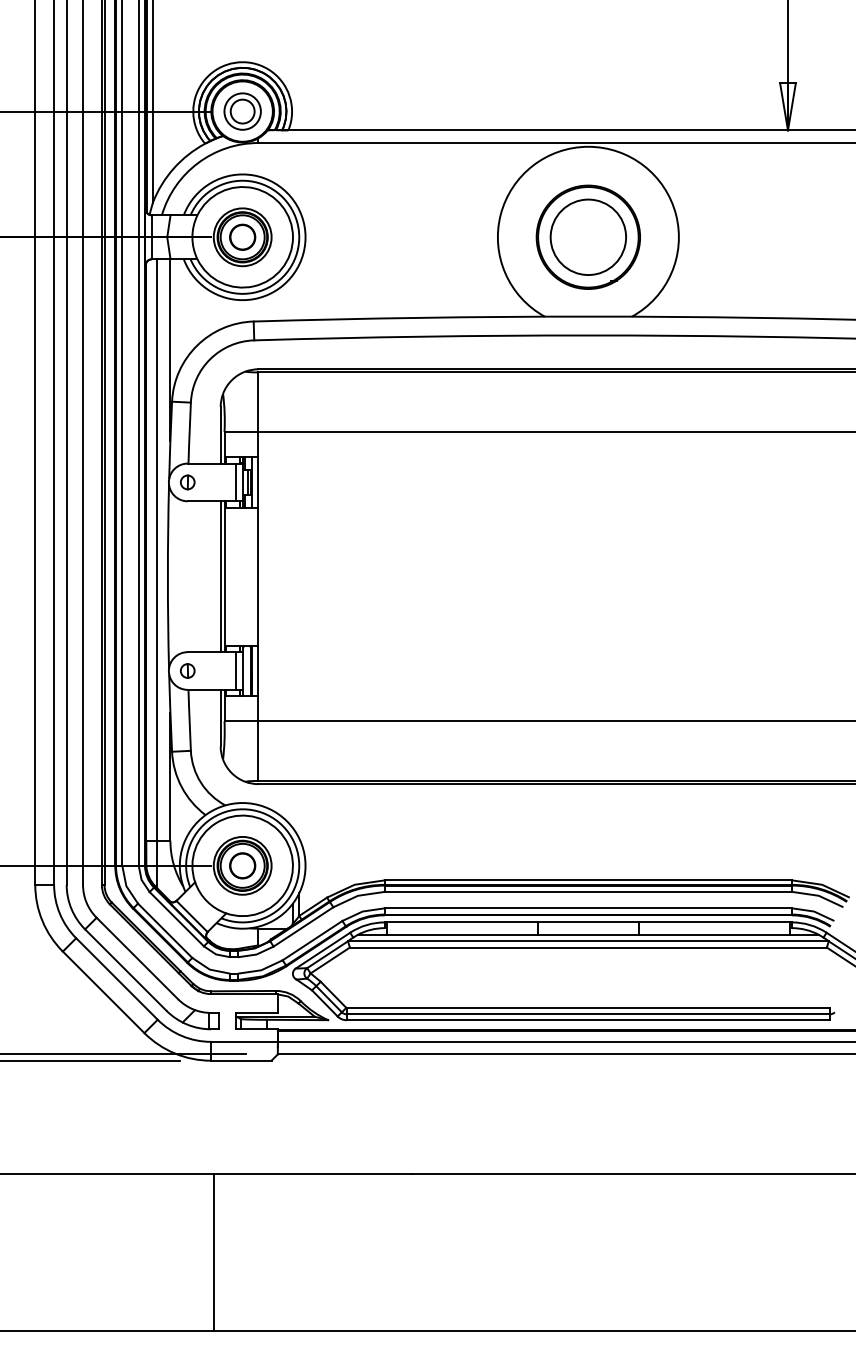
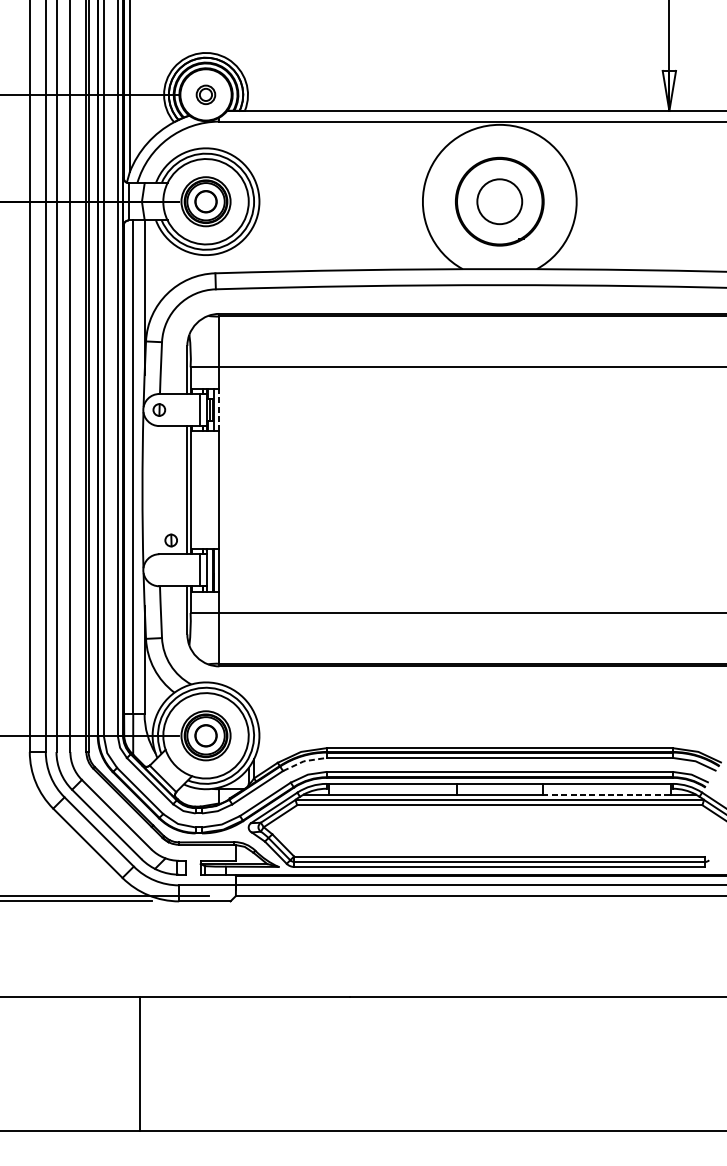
part: (242, 111) -> (205, 94), size x0.6
circle: (588, 237) -> (499, 201), size x0.7
line: (258, 481) -> (219, 409), solid -> dashed
part: (187, 670) -> (171, 540), moved
line: (357, 895) -> (303, 761), solid -> dashed
line: (714, 935) -> (606, 795), solid -> dashed
line: (214, 1251) -> (140, 1063), moved

